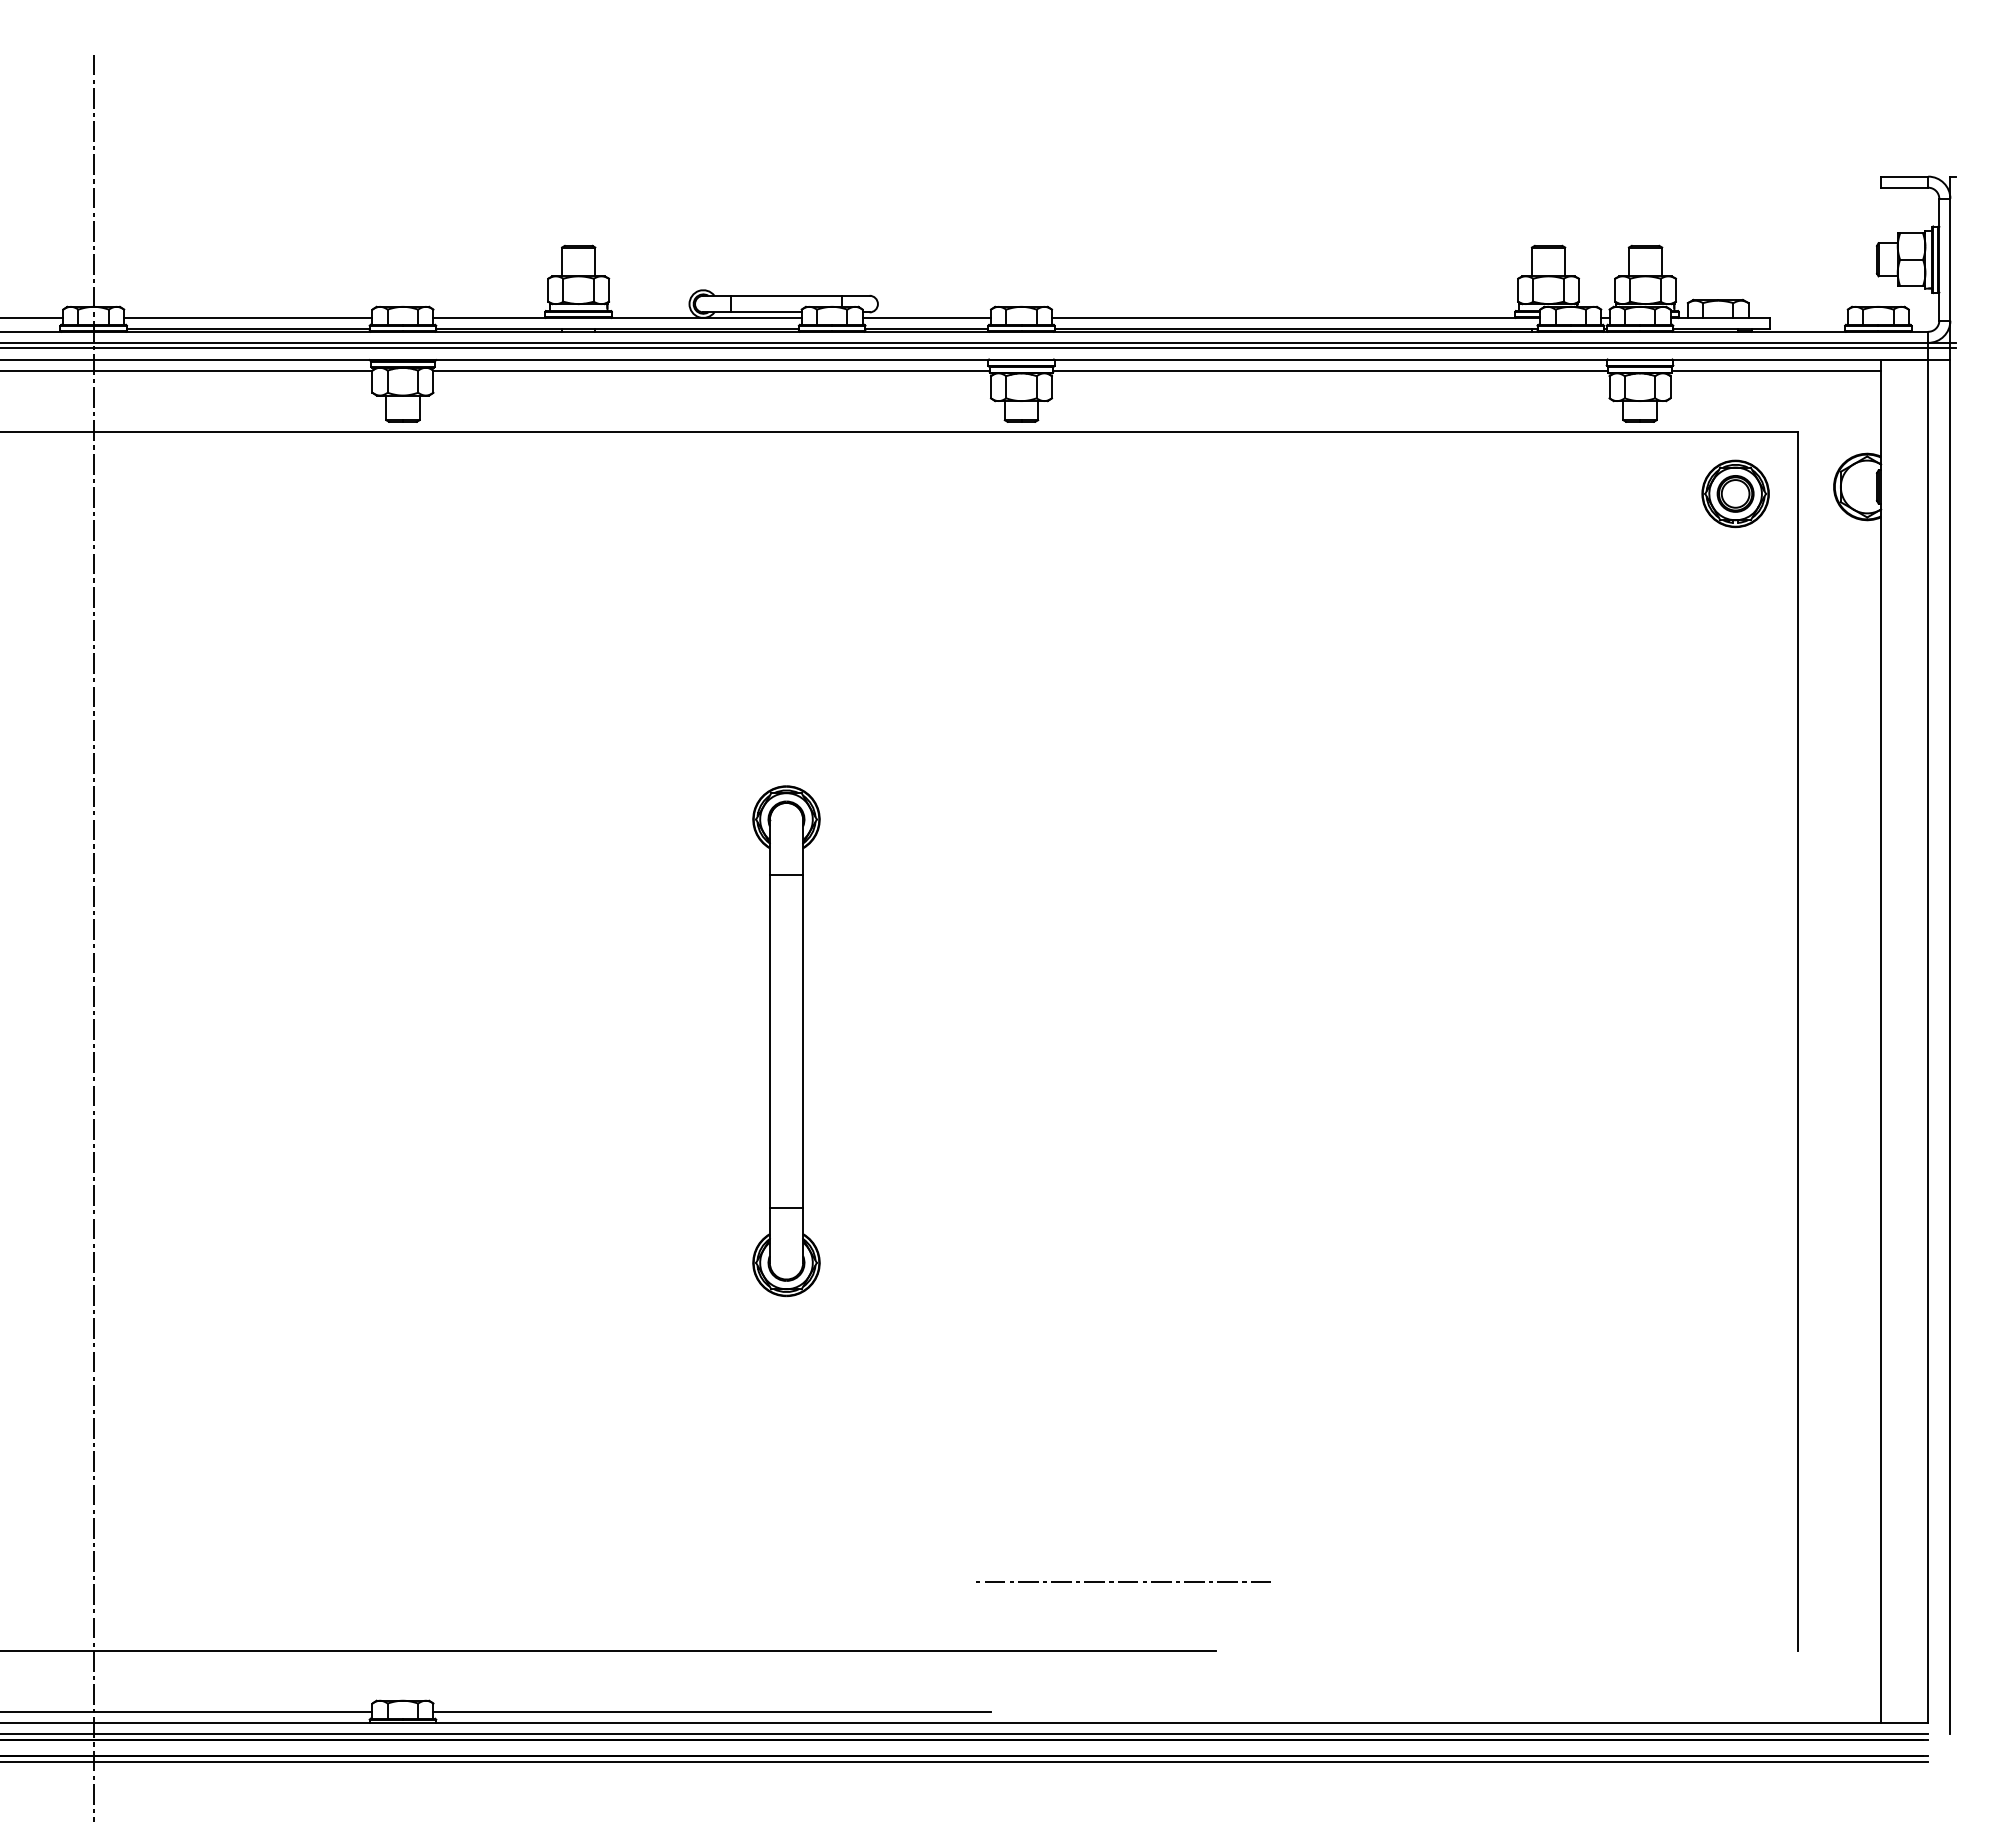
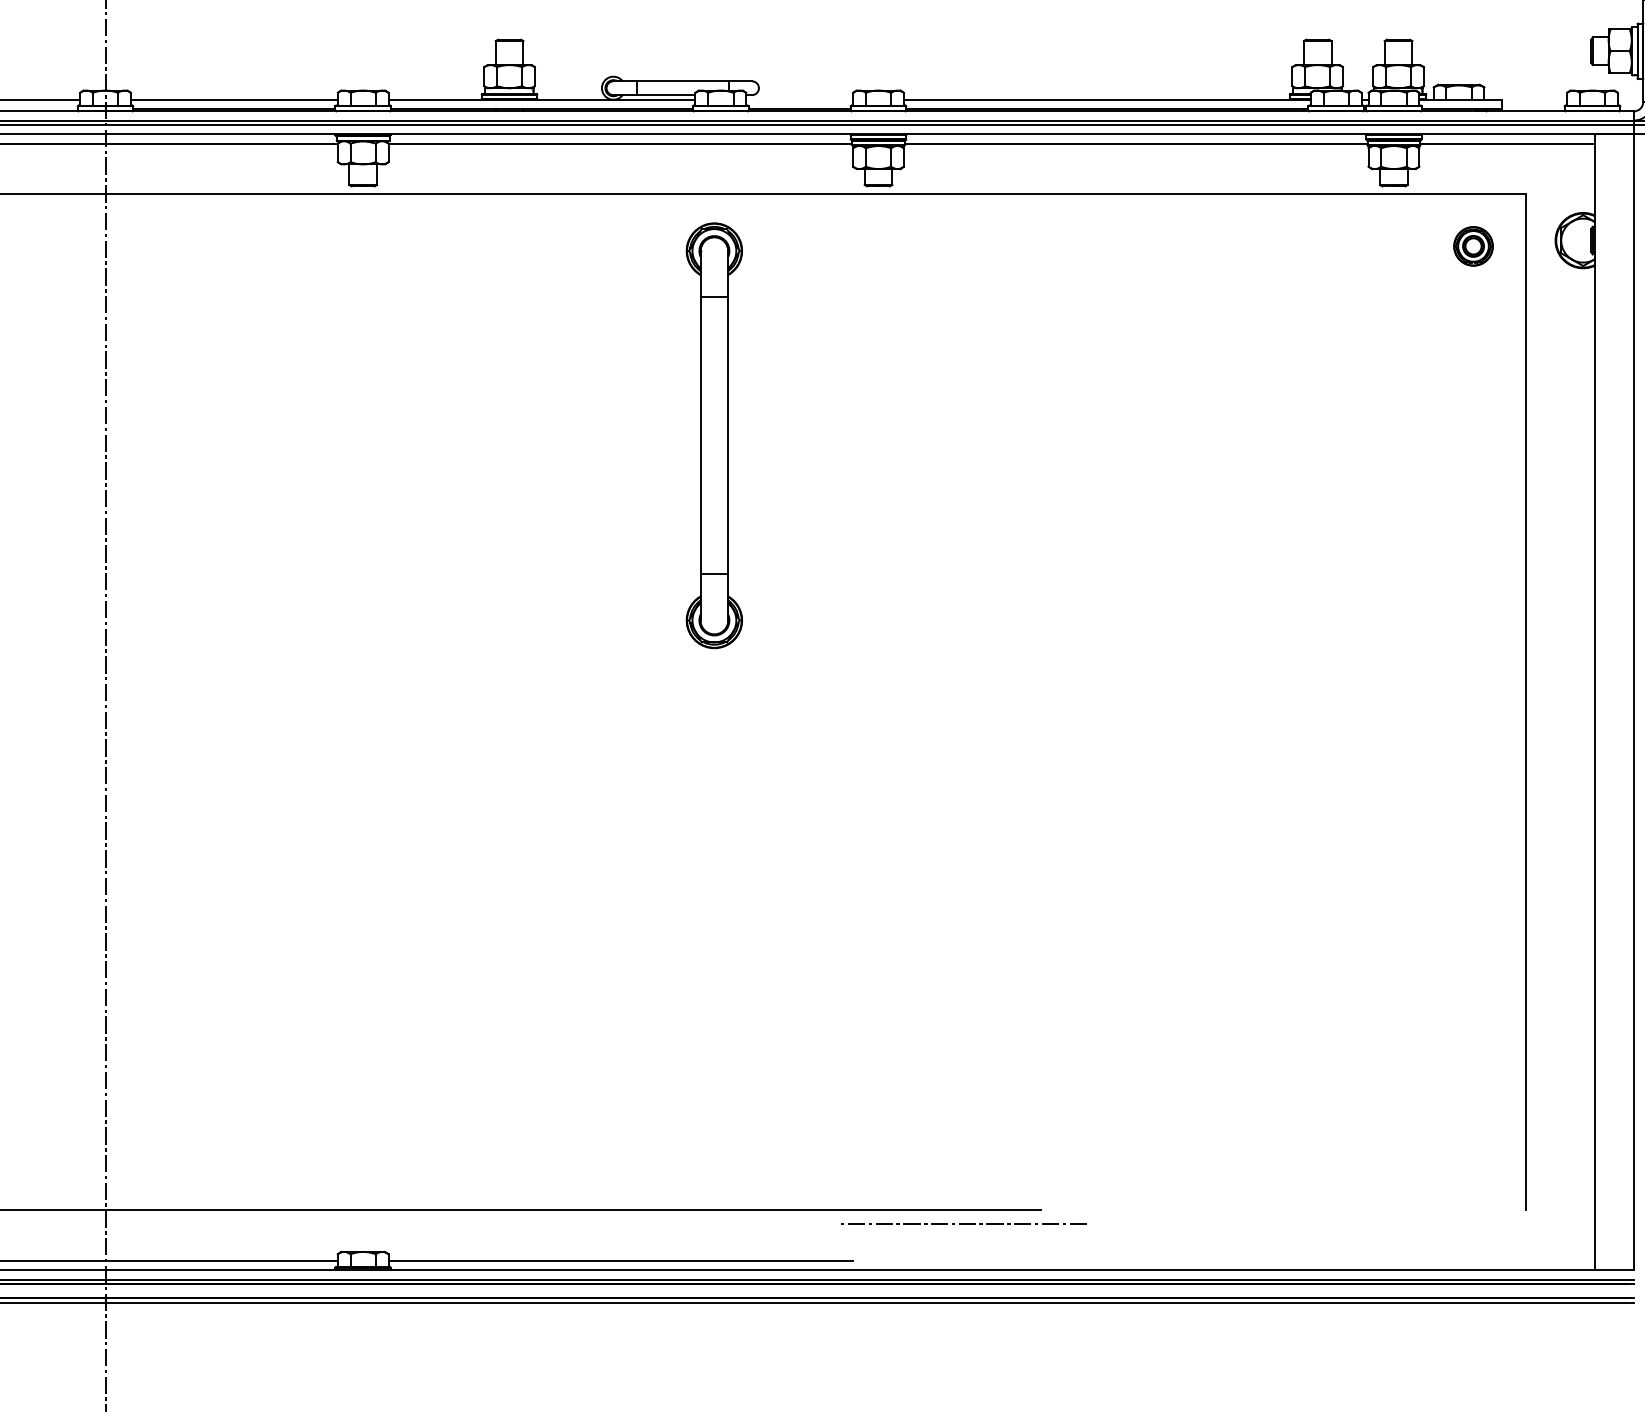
line: (926, 317) -> (799, 99), removed
part: (1735, 493) -> (1473, 246), size x0.7
part: (786, 1041) -> (714, 436), moved
line: (1123, 1581) -> (963, 1224), moved

